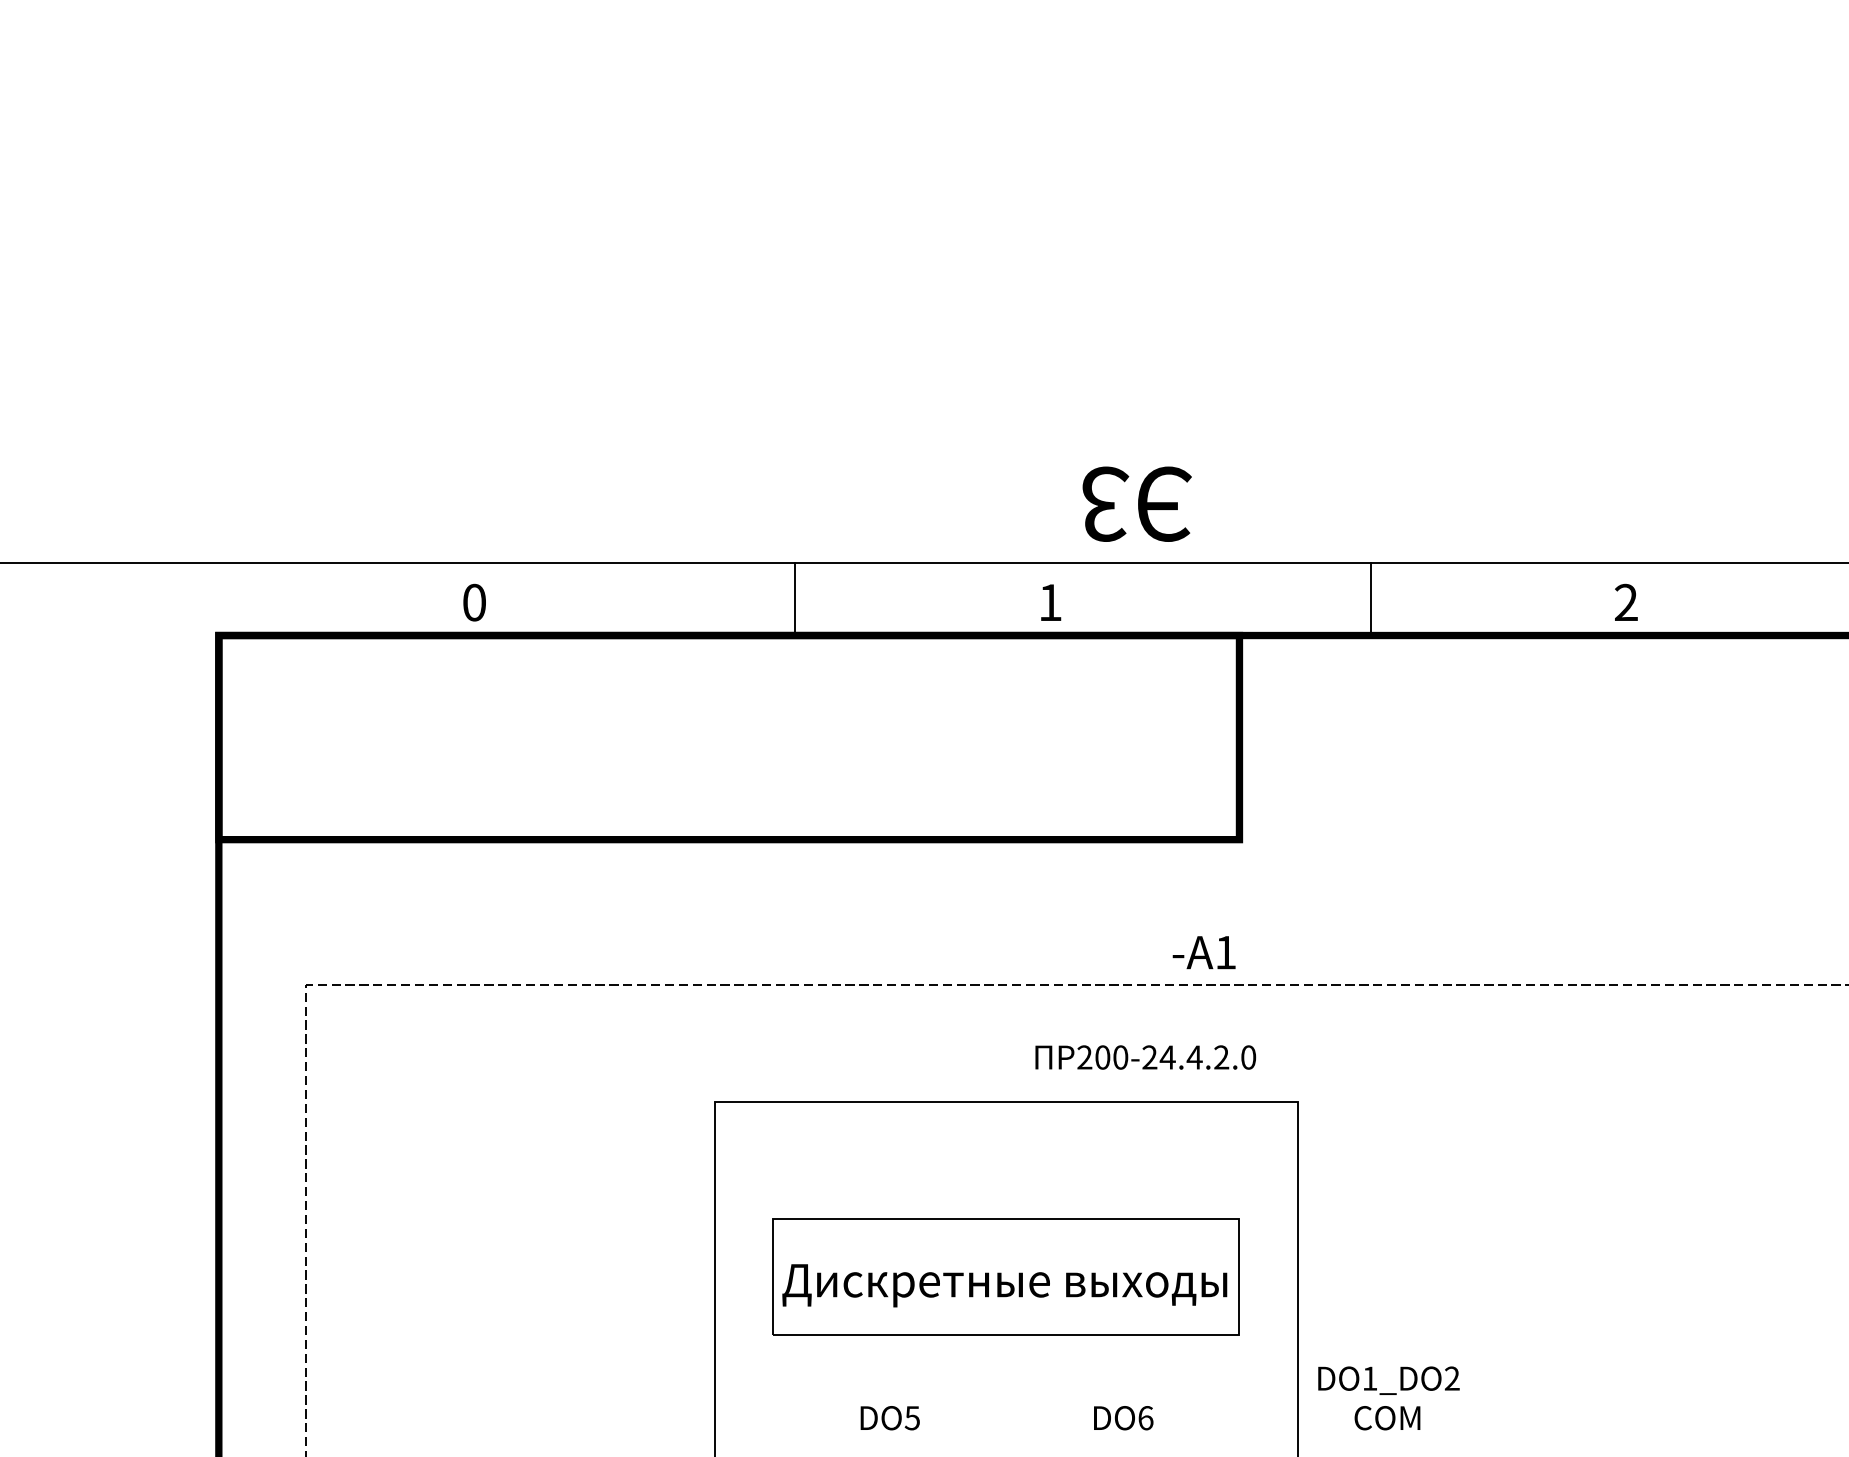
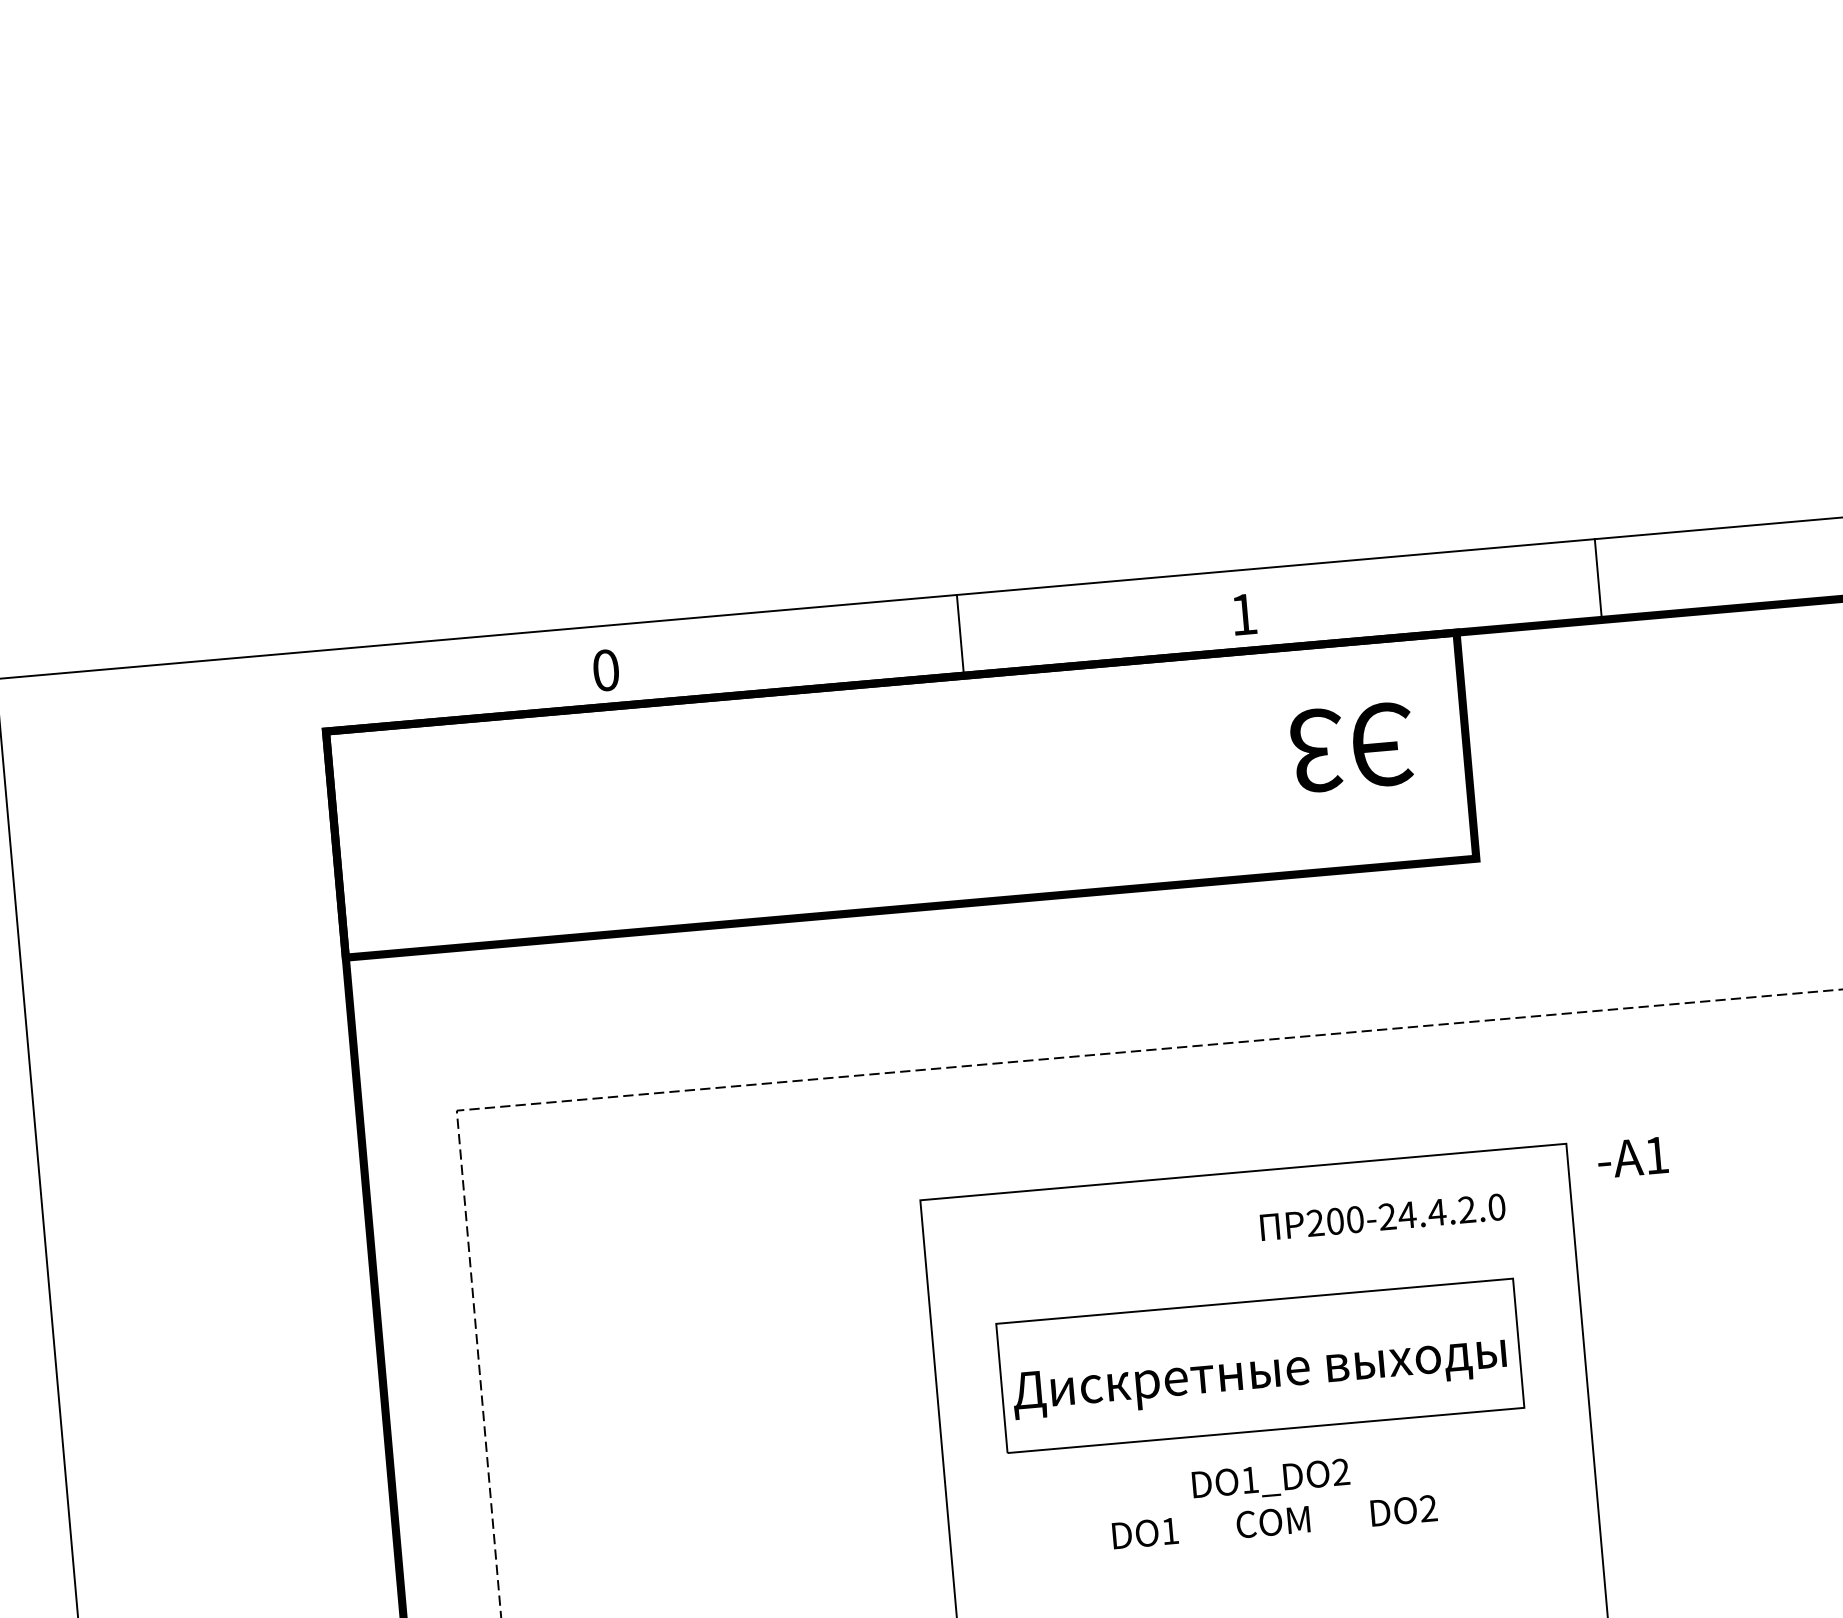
text: (1136, 503) -> (1351, 746), moved
text: (1203, 952) -> (1631, 1157), moved
text: (1145, 1057) -> (1382, 1217), moved
text: (1388, 1398) -> (1272, 1500), moved
text: (911, 1418) -> (1169, 1531), DO5 -> DO1
text: (1145, 1418) -> (1428, 1509), DO6 -> DO2

